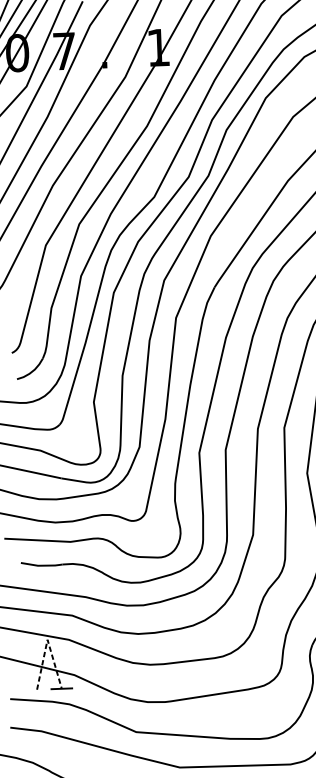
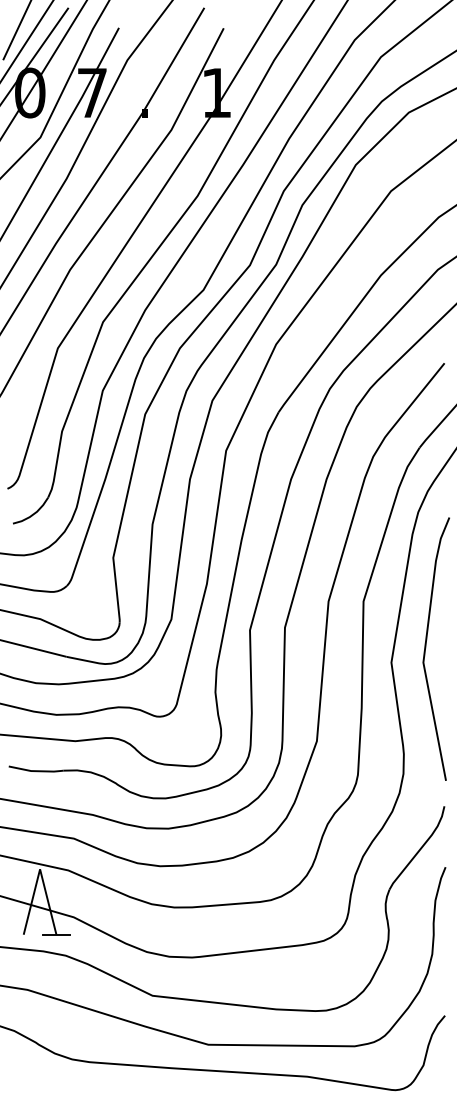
line: (47, 639) -> (40, 869), dashed -> solid

